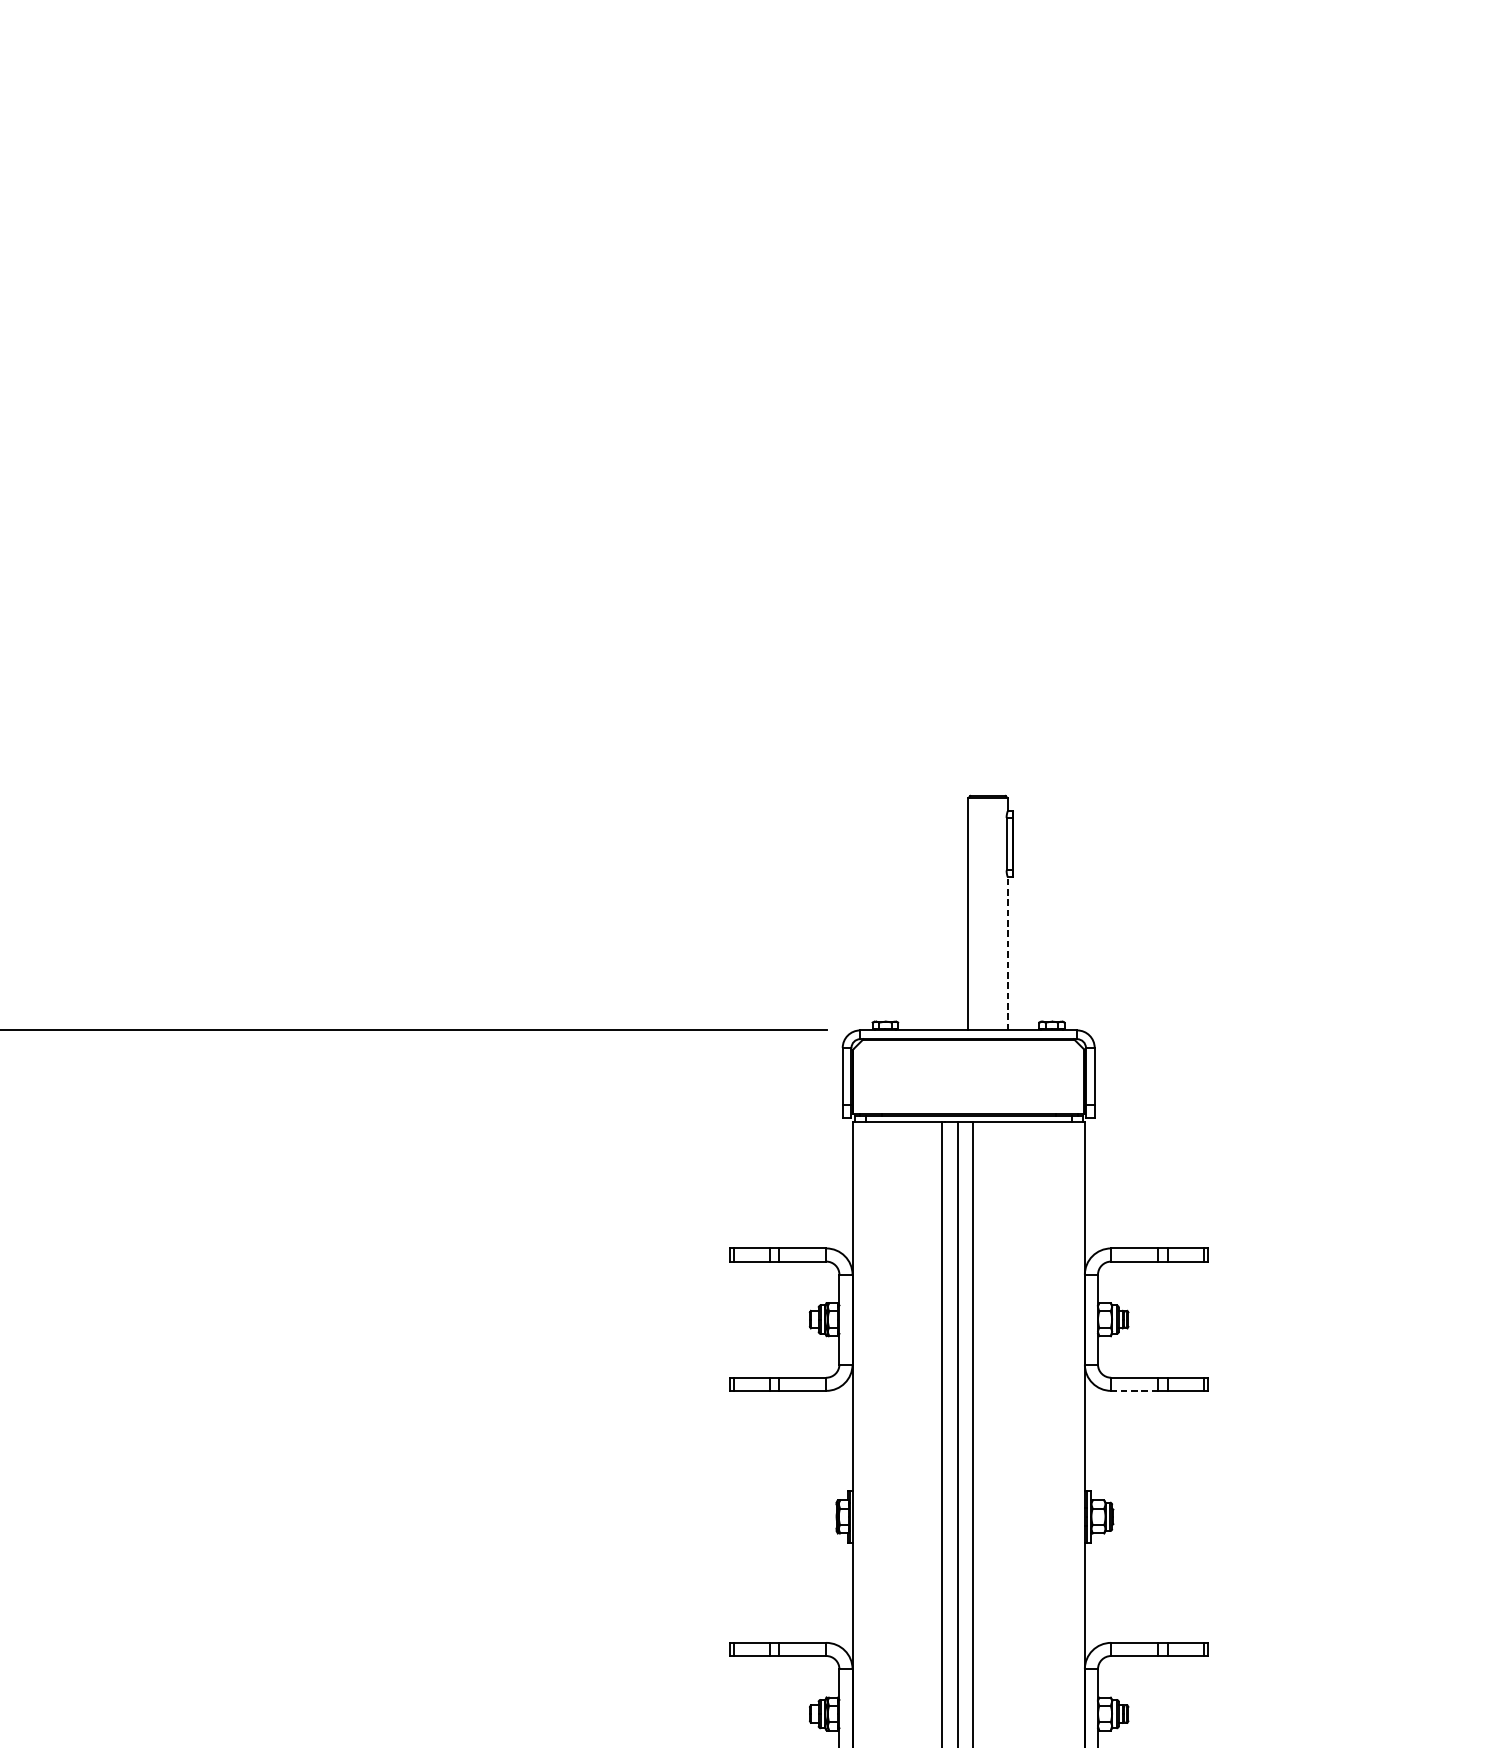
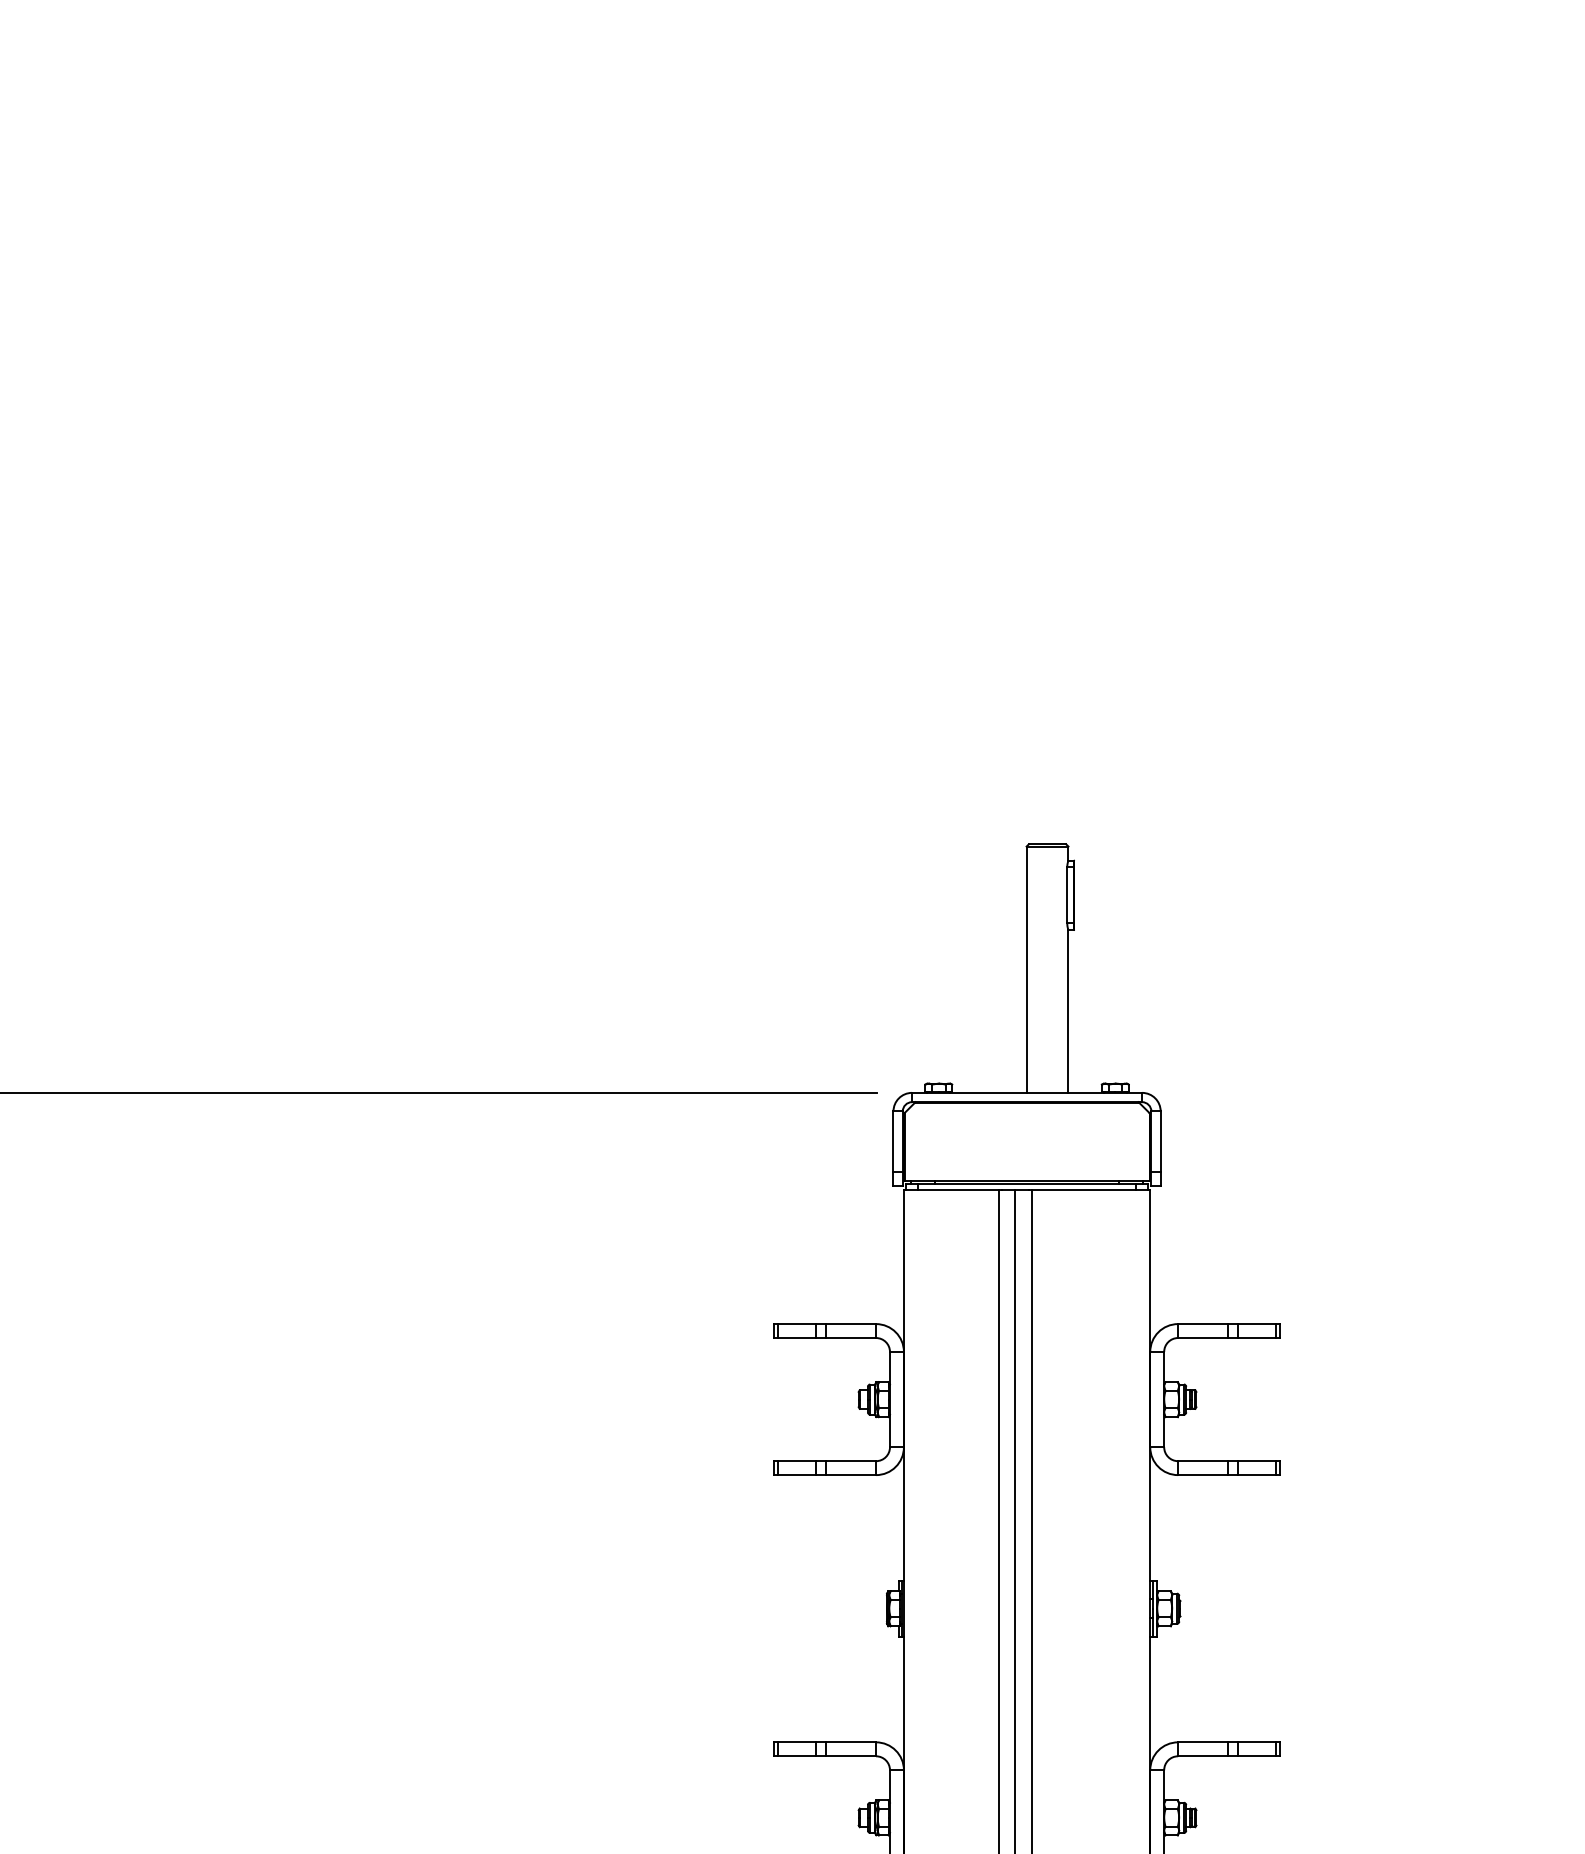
line: (1007, 953) -> (1068, 1011), dashed -> solid
line: (1135, 1391) -> (1203, 1475), dashed -> solid

